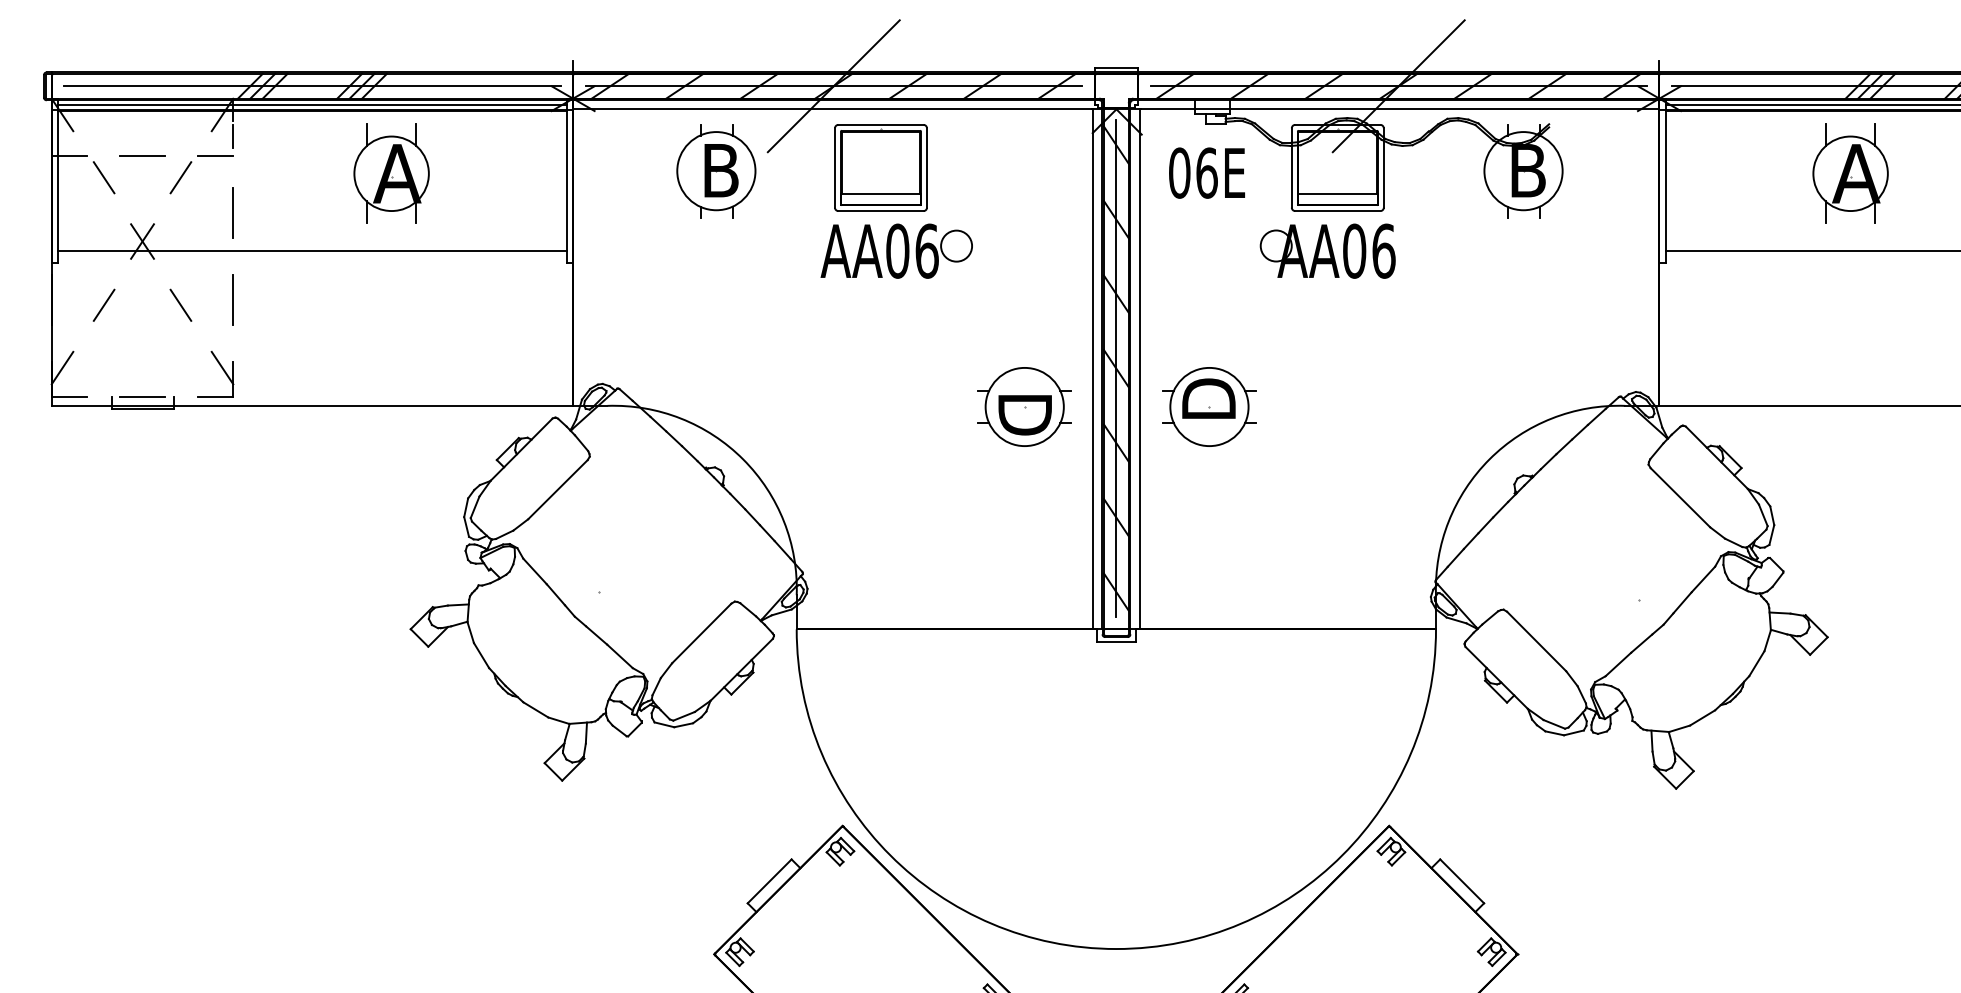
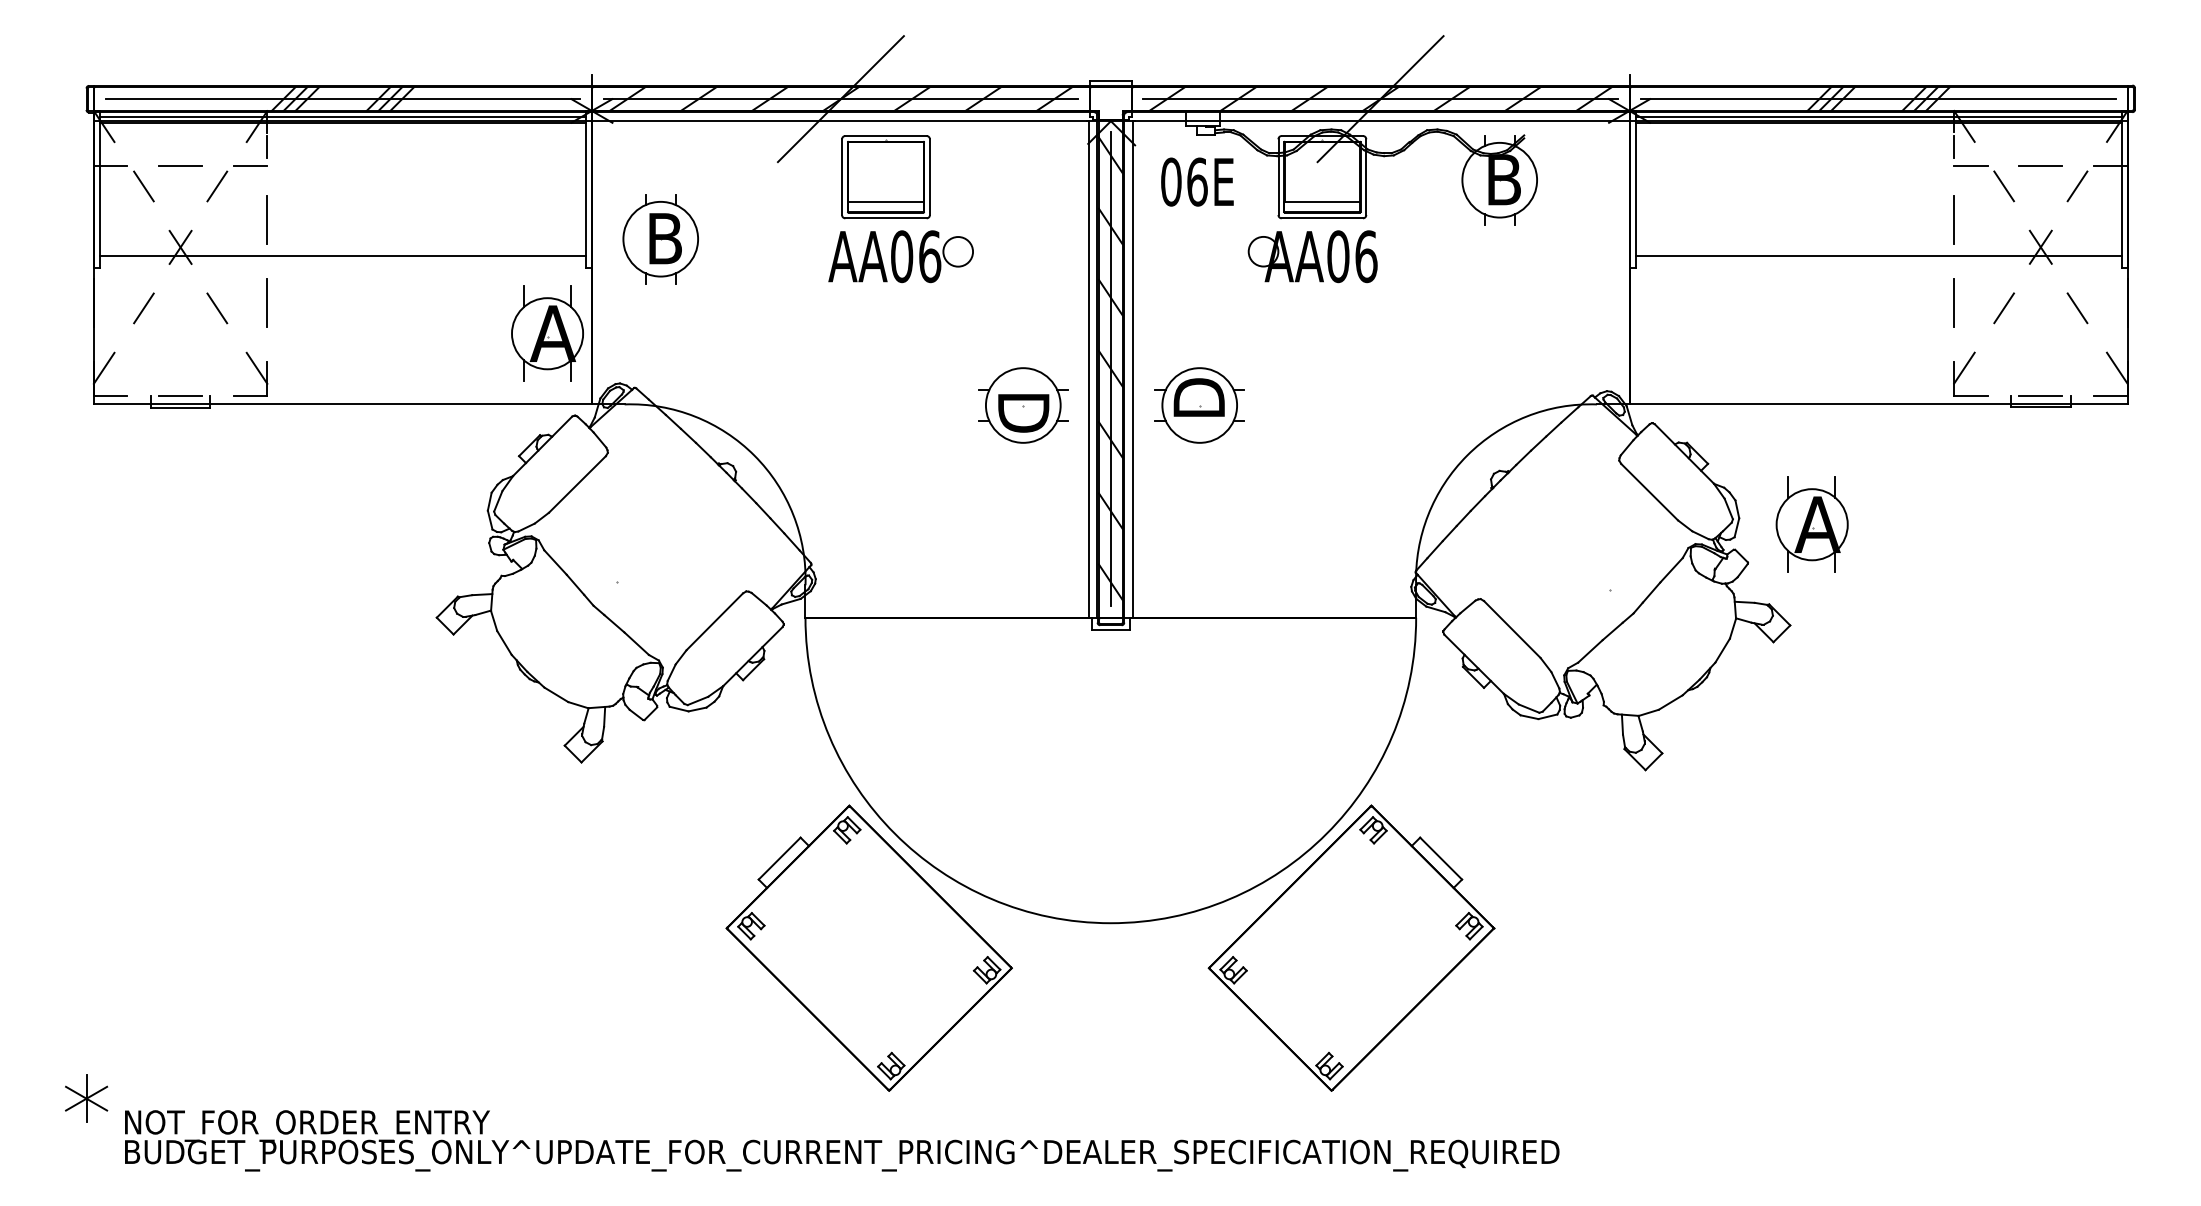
part: (716, 171) -> (660, 239), moved
part: (391, 173) -> (547, 333), moved
part: (1849, 173) -> (1811, 524), moved

